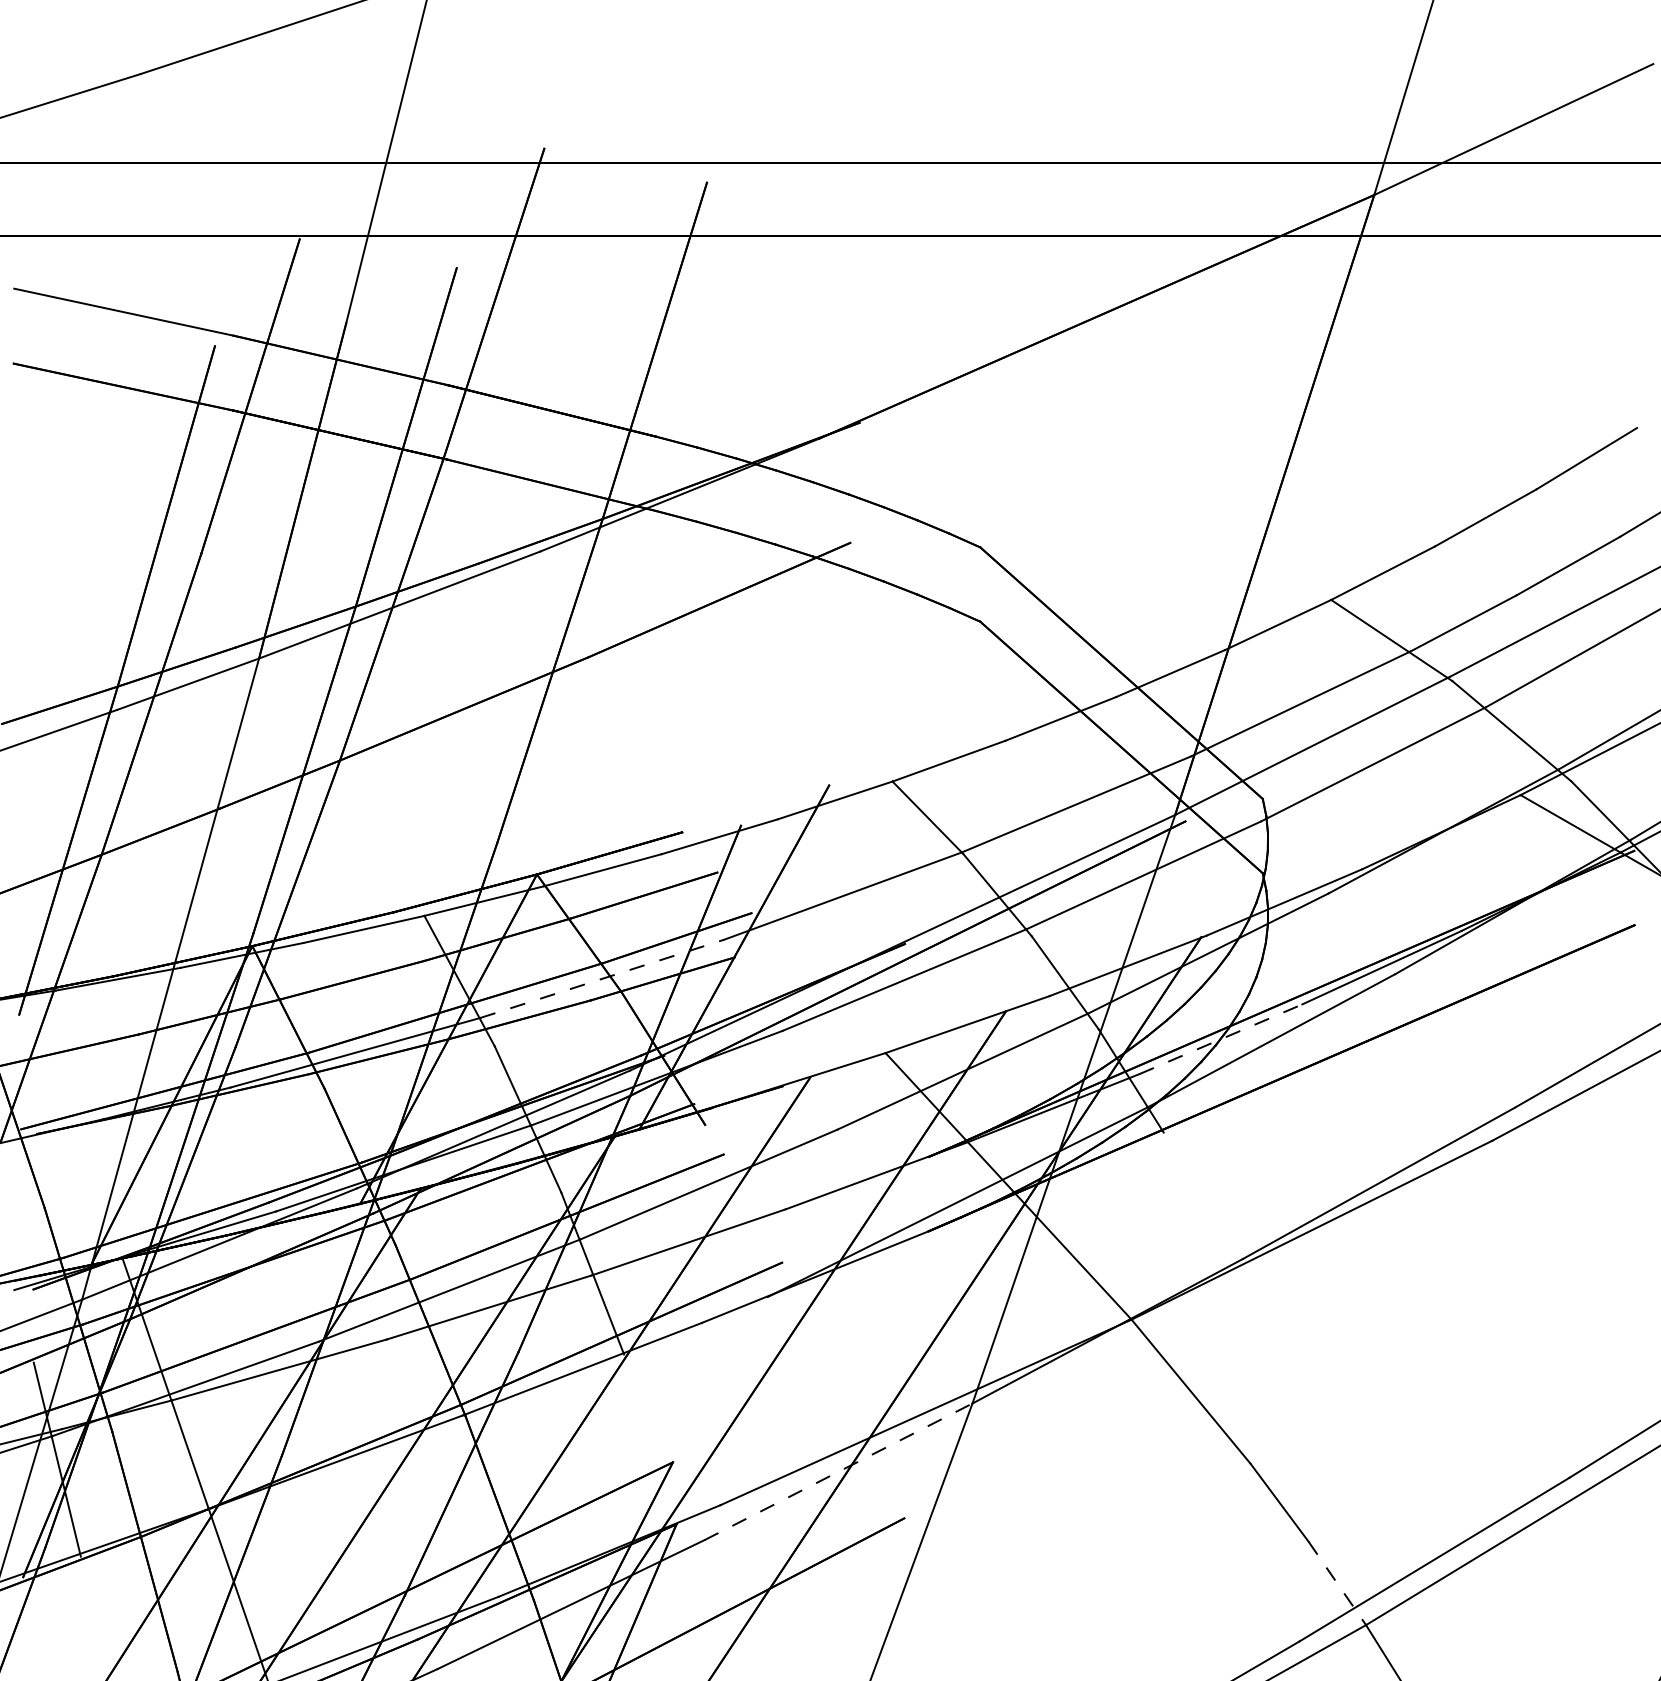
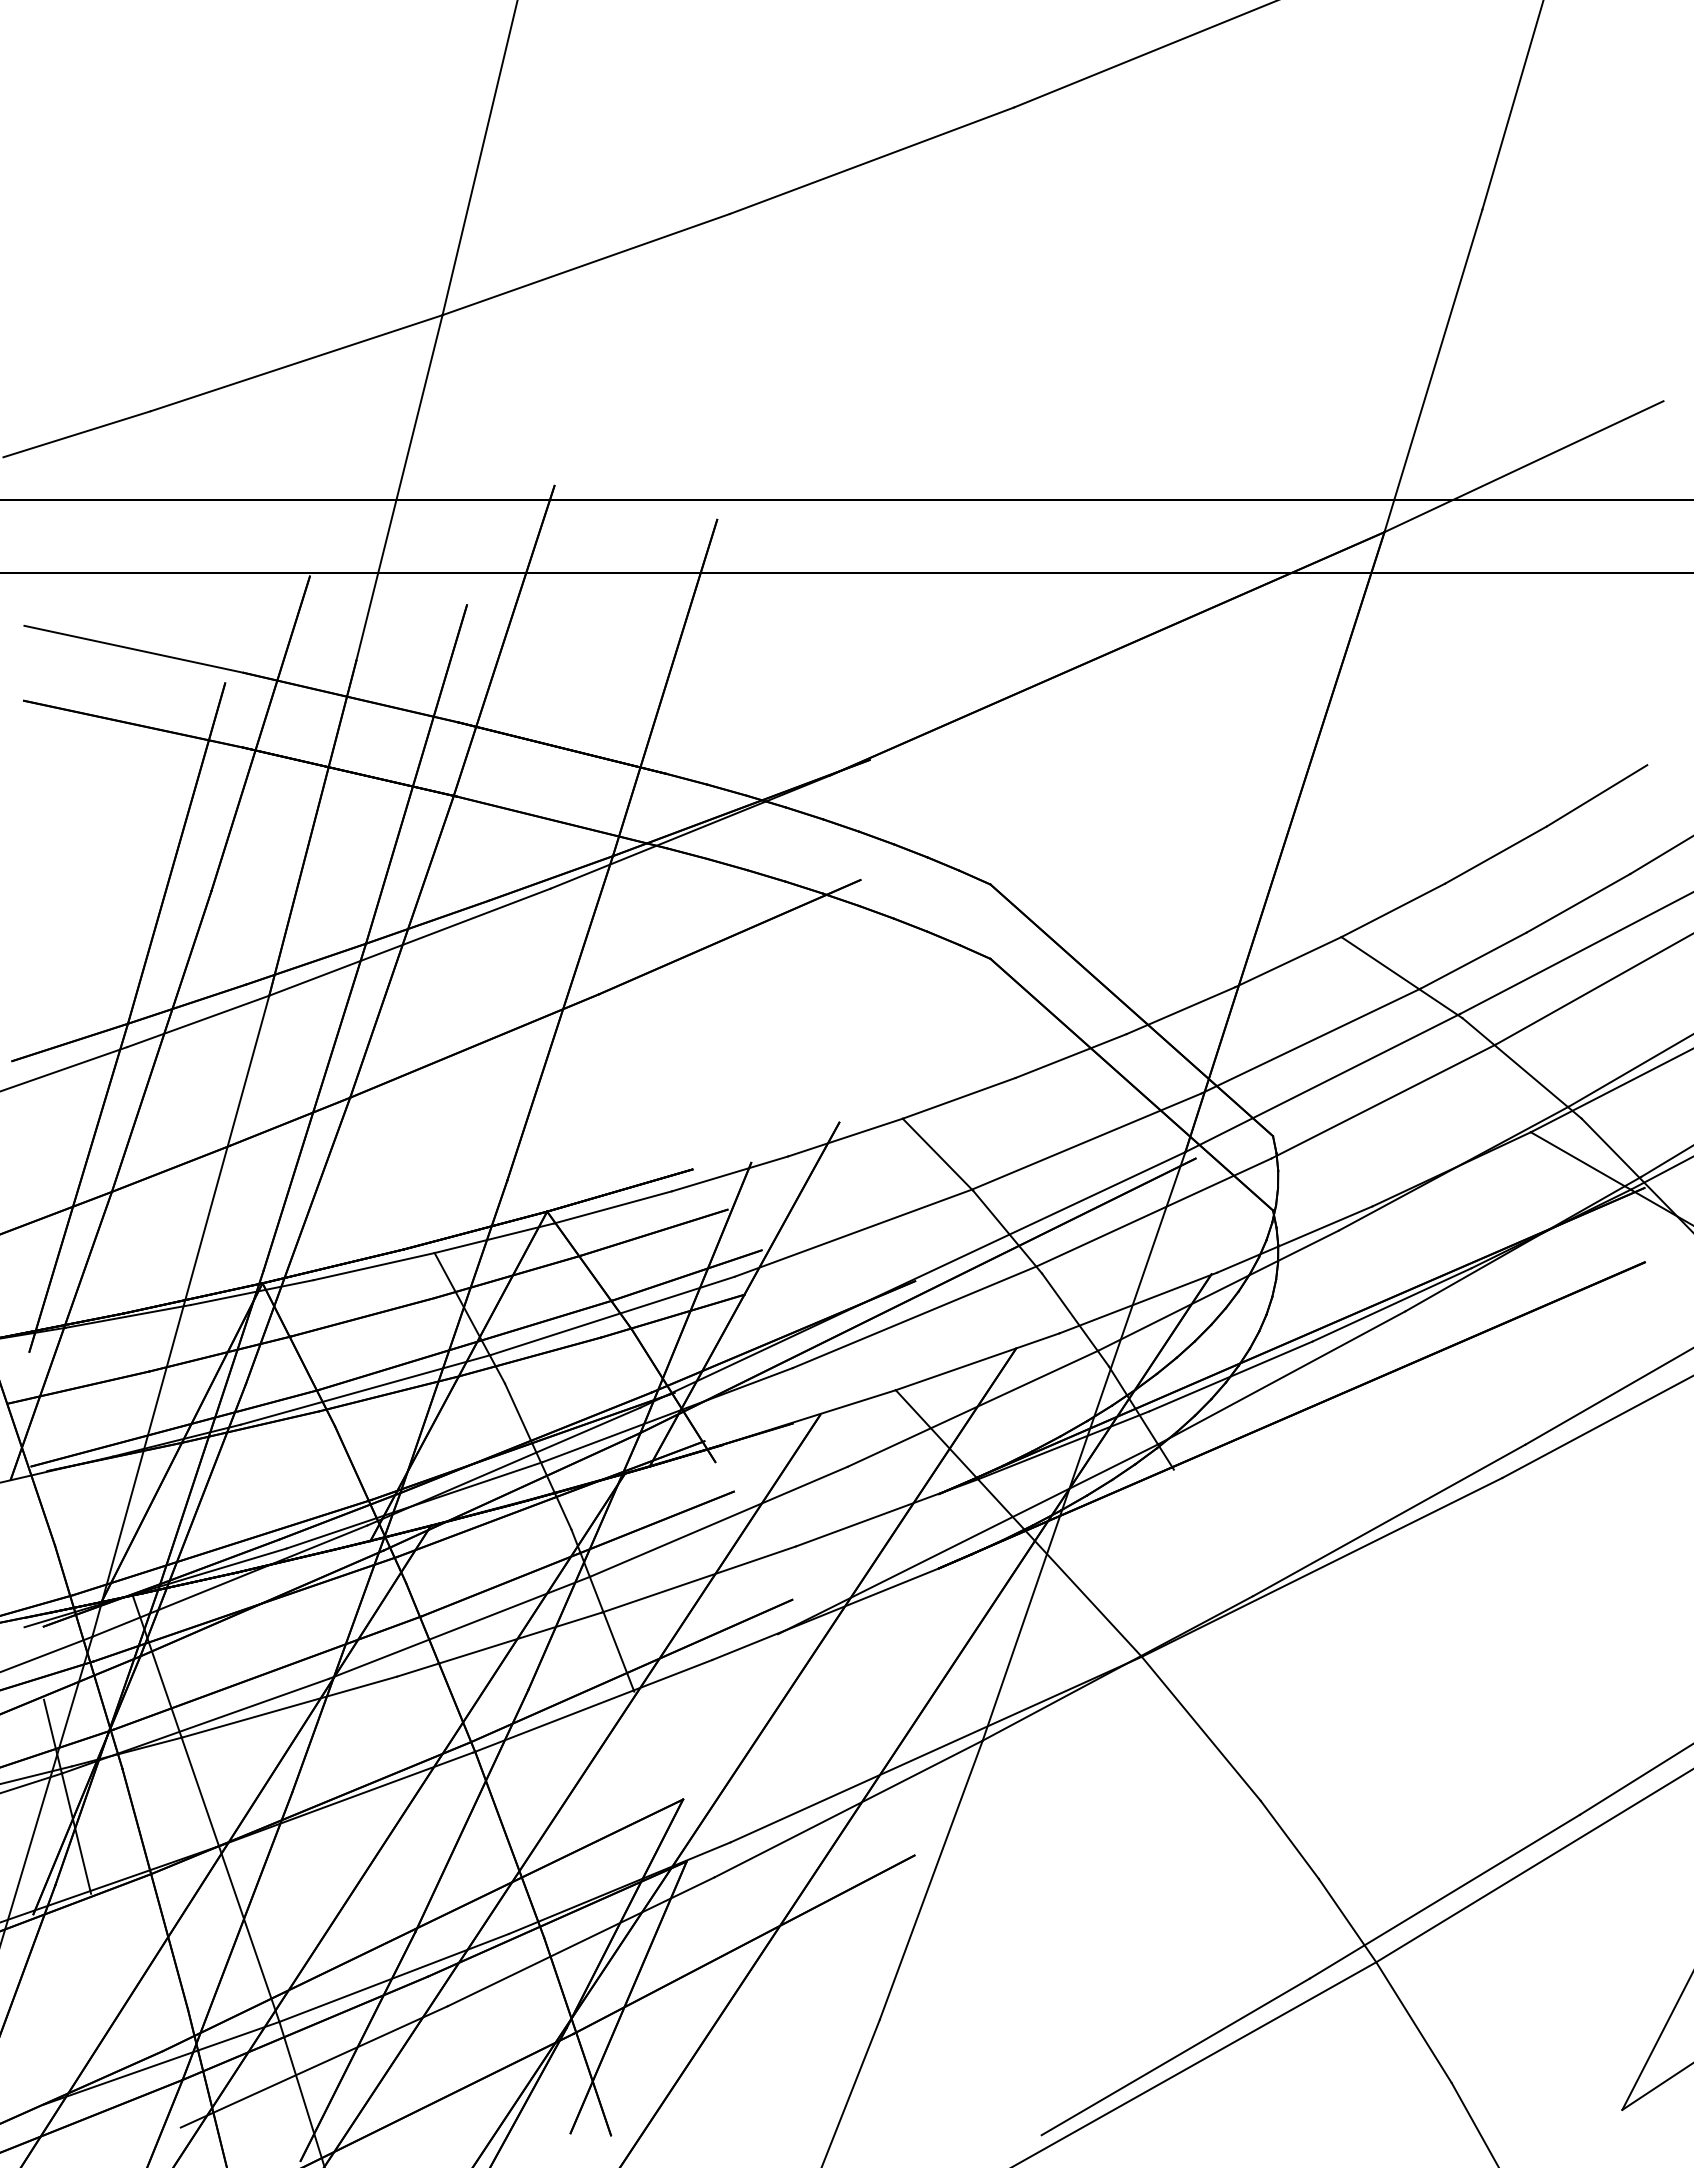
line: (603, 978) -> (613, 1315), dashed -> solid
line: (1221, 1039) -> (1231, 1376), dashed -> solid
line: (839, 1471) -> (849, 1808), dashed -> solid
line: (1337, 1583) -> (1347, 1920), dashed -> solid

